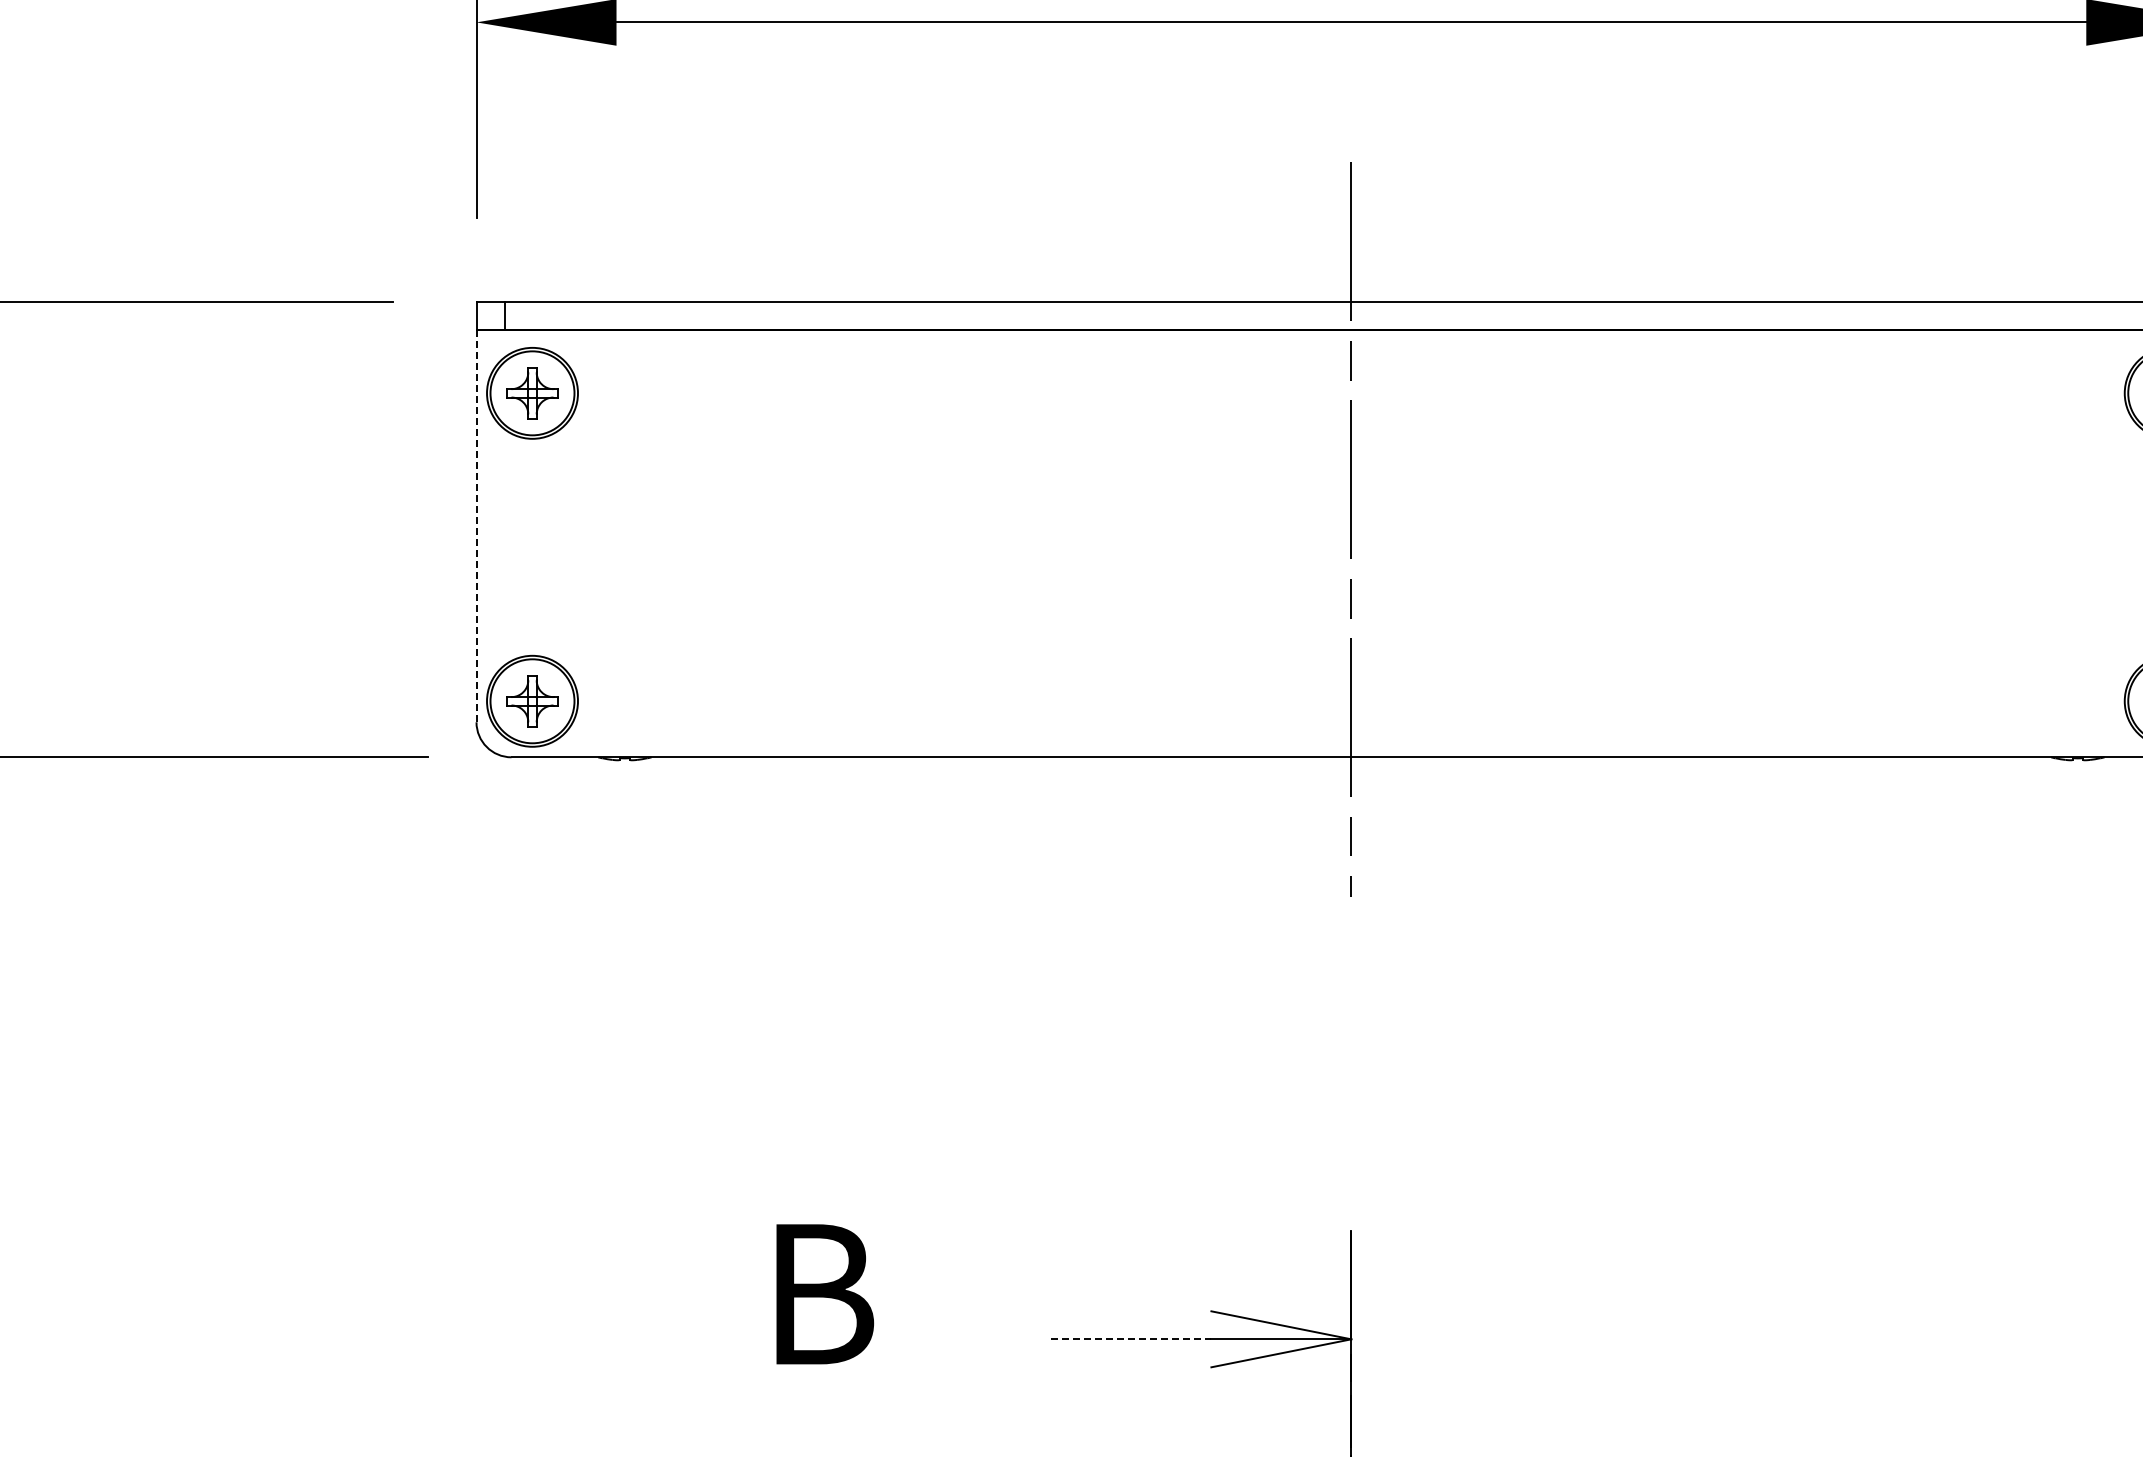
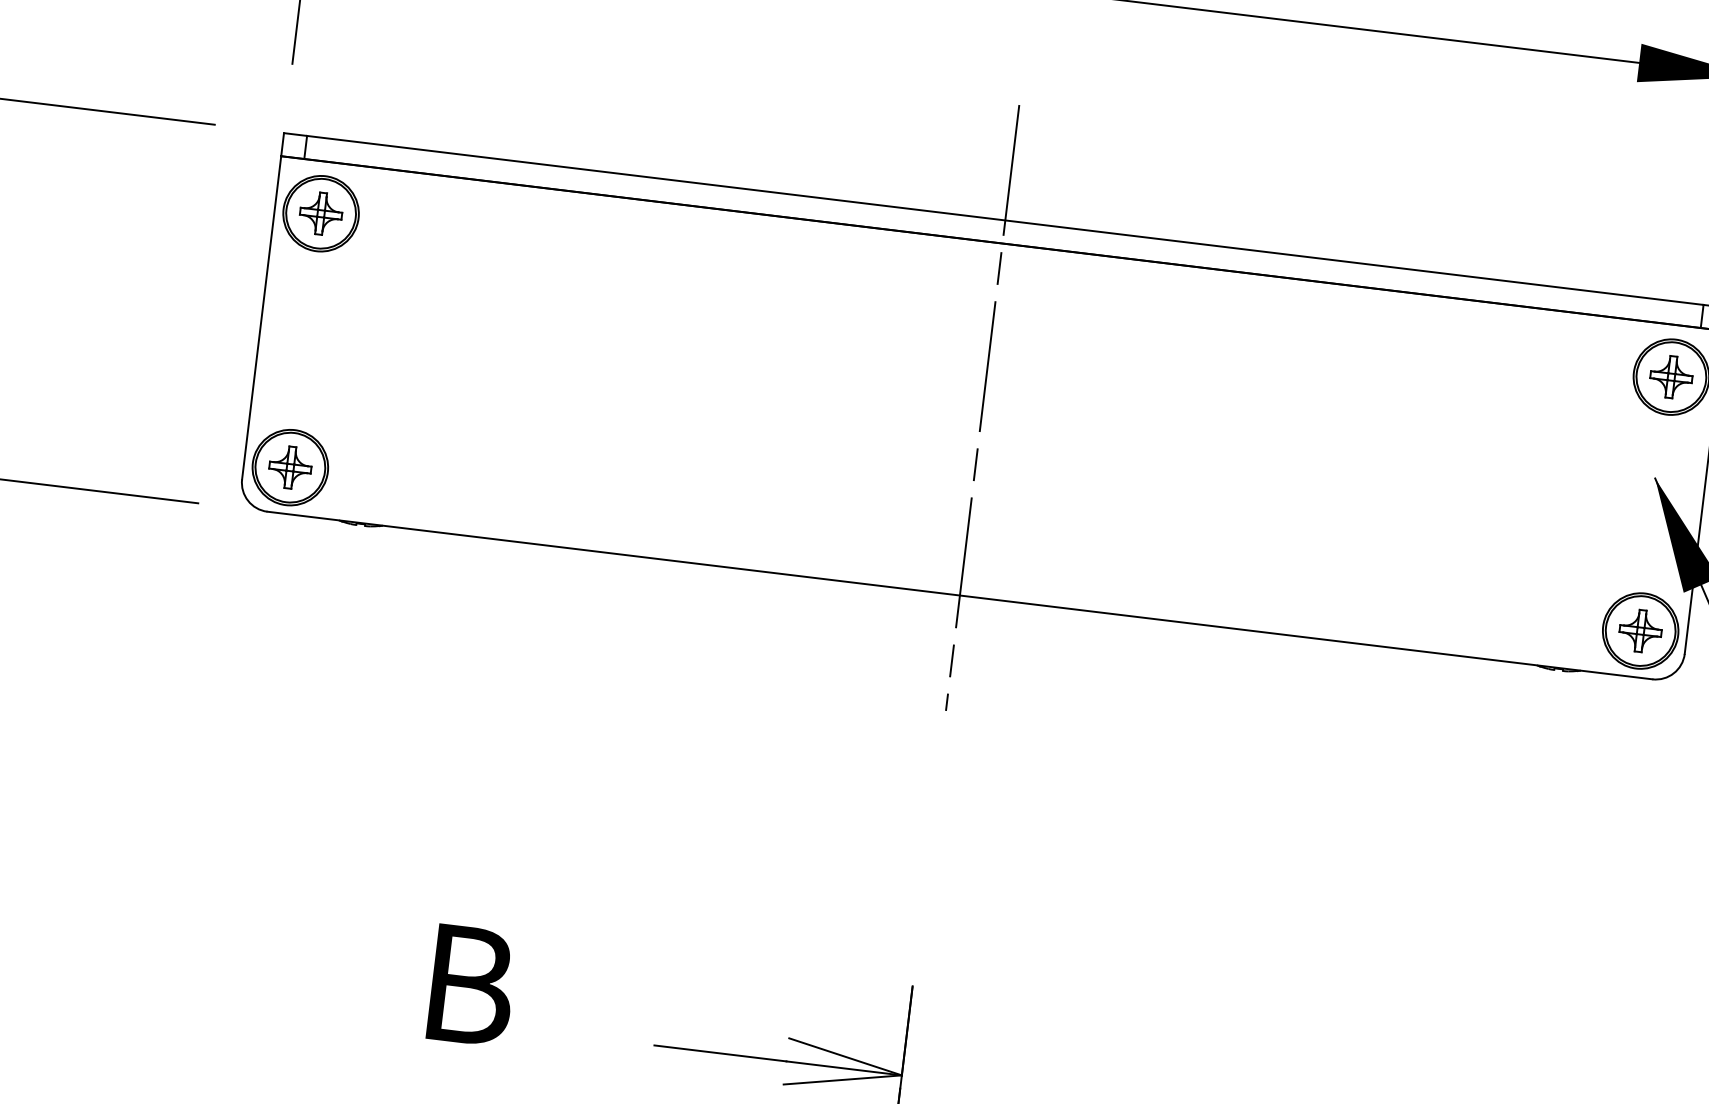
line: (476, 526) -> (261, 317), dashed -> solid
line: (1131, 1339) -> (720, 1053), dashed -> solid

